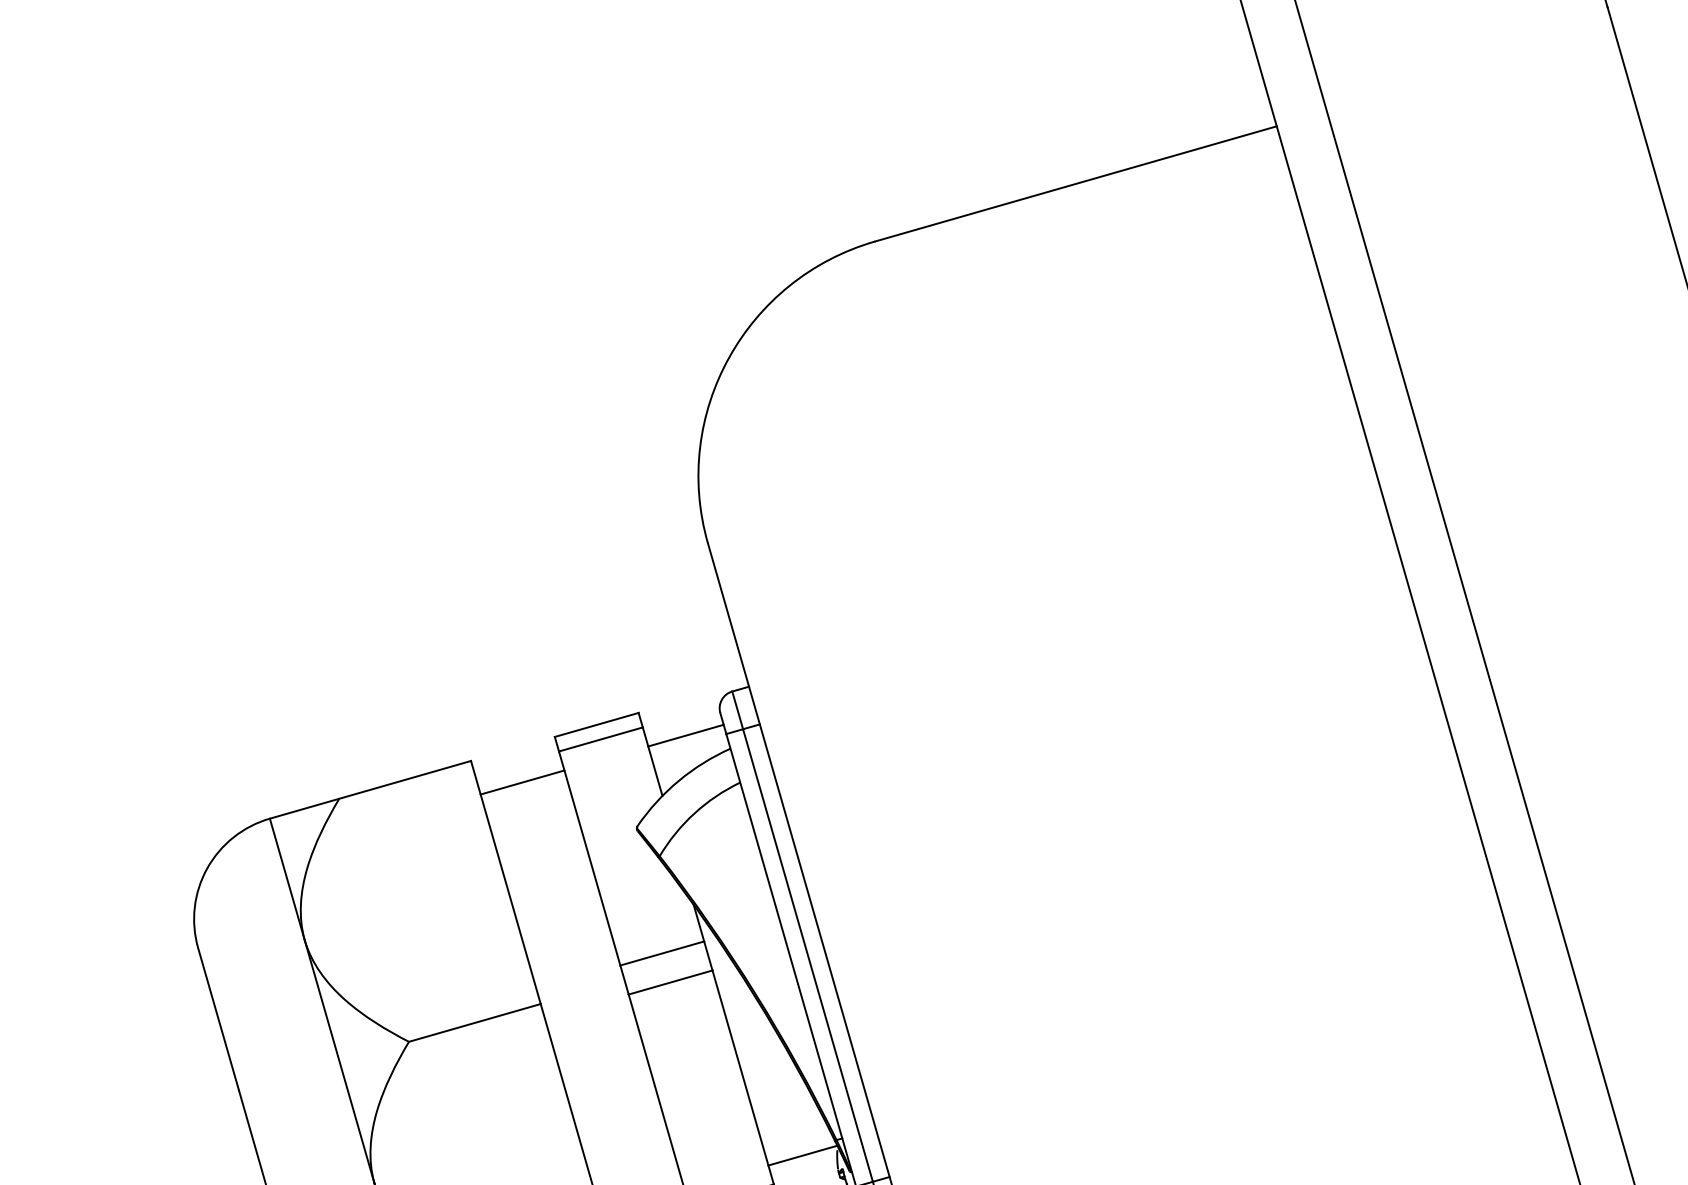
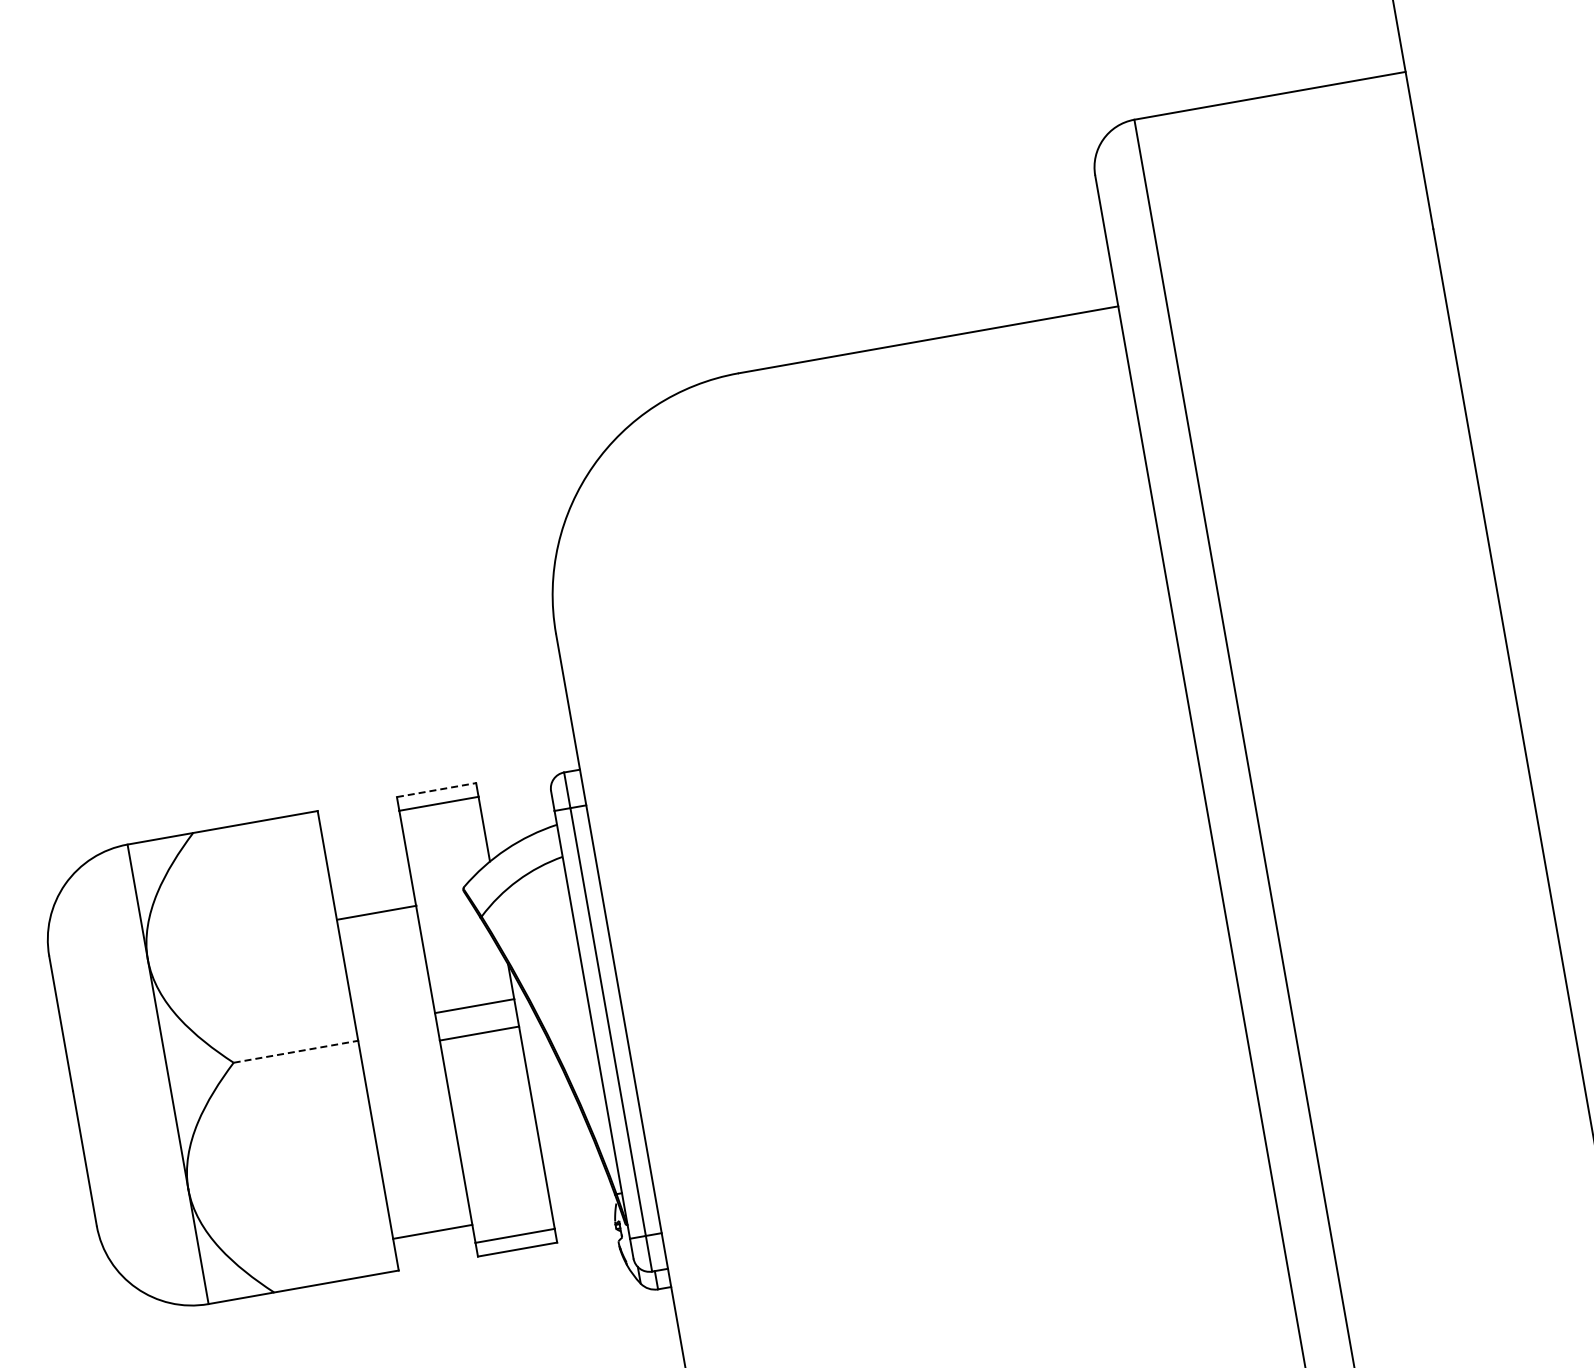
line: (597, 725) -> (437, 790), solid -> dashed
line: (686, 735) -> (517, 808), removed
line: (522, 782) -> (376, 912), moved
line: (475, 1022) -> (296, 1051), solid -> dashed
line: (802, 1154) -> (583, 1204), removed

